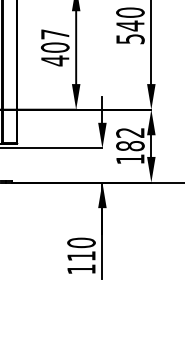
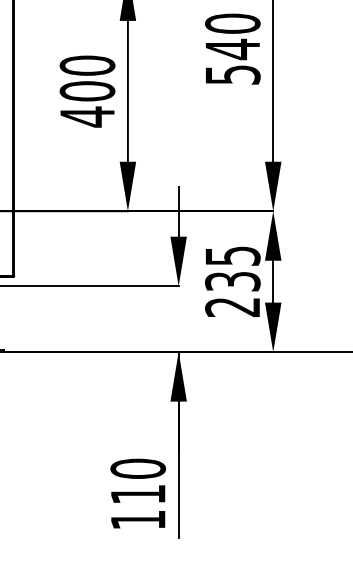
text: (54, 34) -> (86, 65), 407 -> 400
text: (130, 146) -> (232, 282), 182 -> 235

